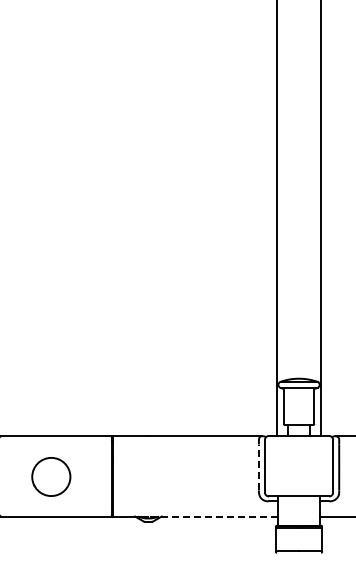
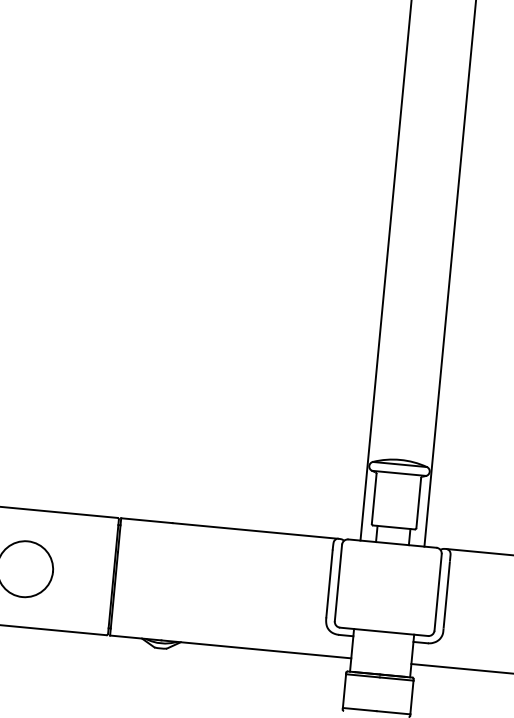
line: (258, 467) -> (328, 583), dashed -> solid
line: (212, 516) -> (254, 649), dashed -> solid

